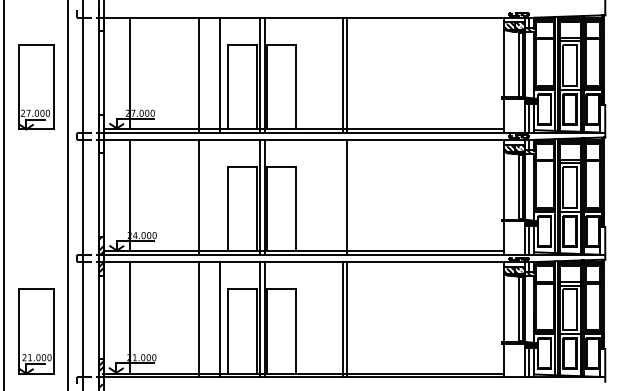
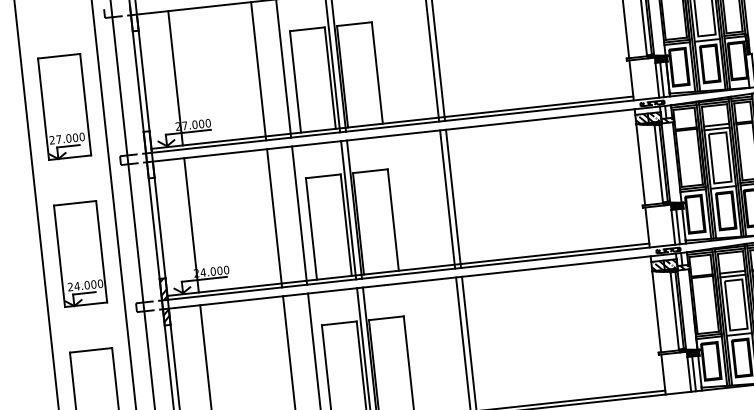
line: (219, 196) -> (299, 214), added
line: (342, 196) -> (447, 198), added
part: (36, 209) -> (80, 254), added

